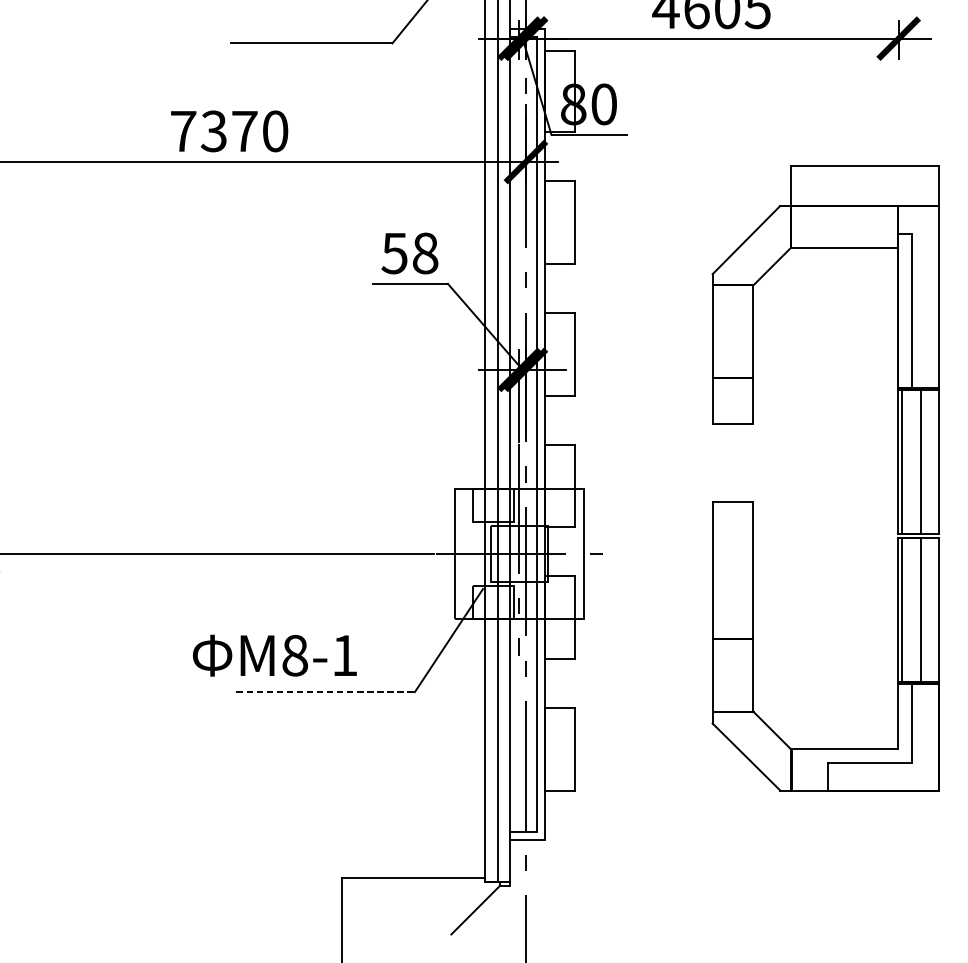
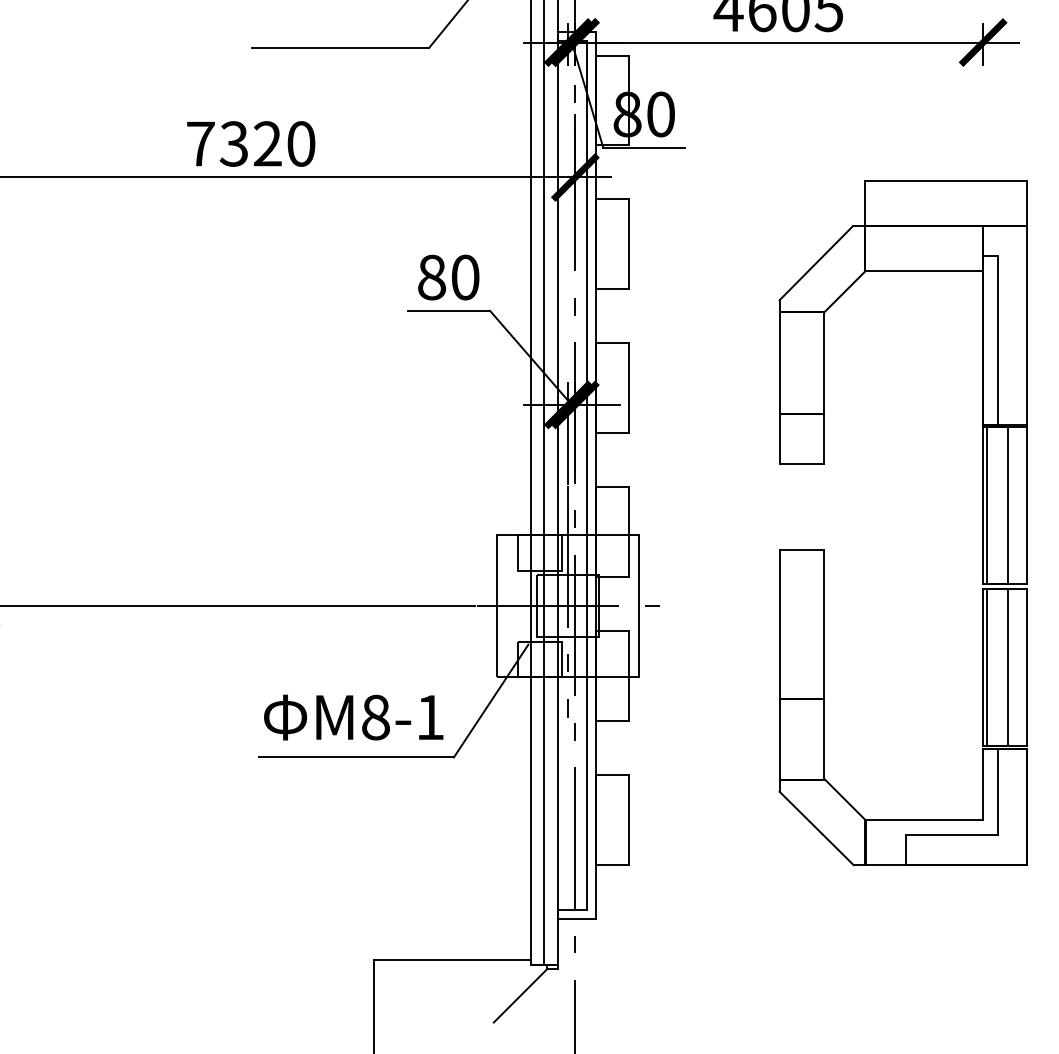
text: (244, 130) -> (267, 143), 7370 -> 7320
text: (409, 253) -> (448, 277), 58 -> 80
text: (274, 655) -> (353, 717), moved
line: (325, 692) -> (356, 757), dashed -> solid

